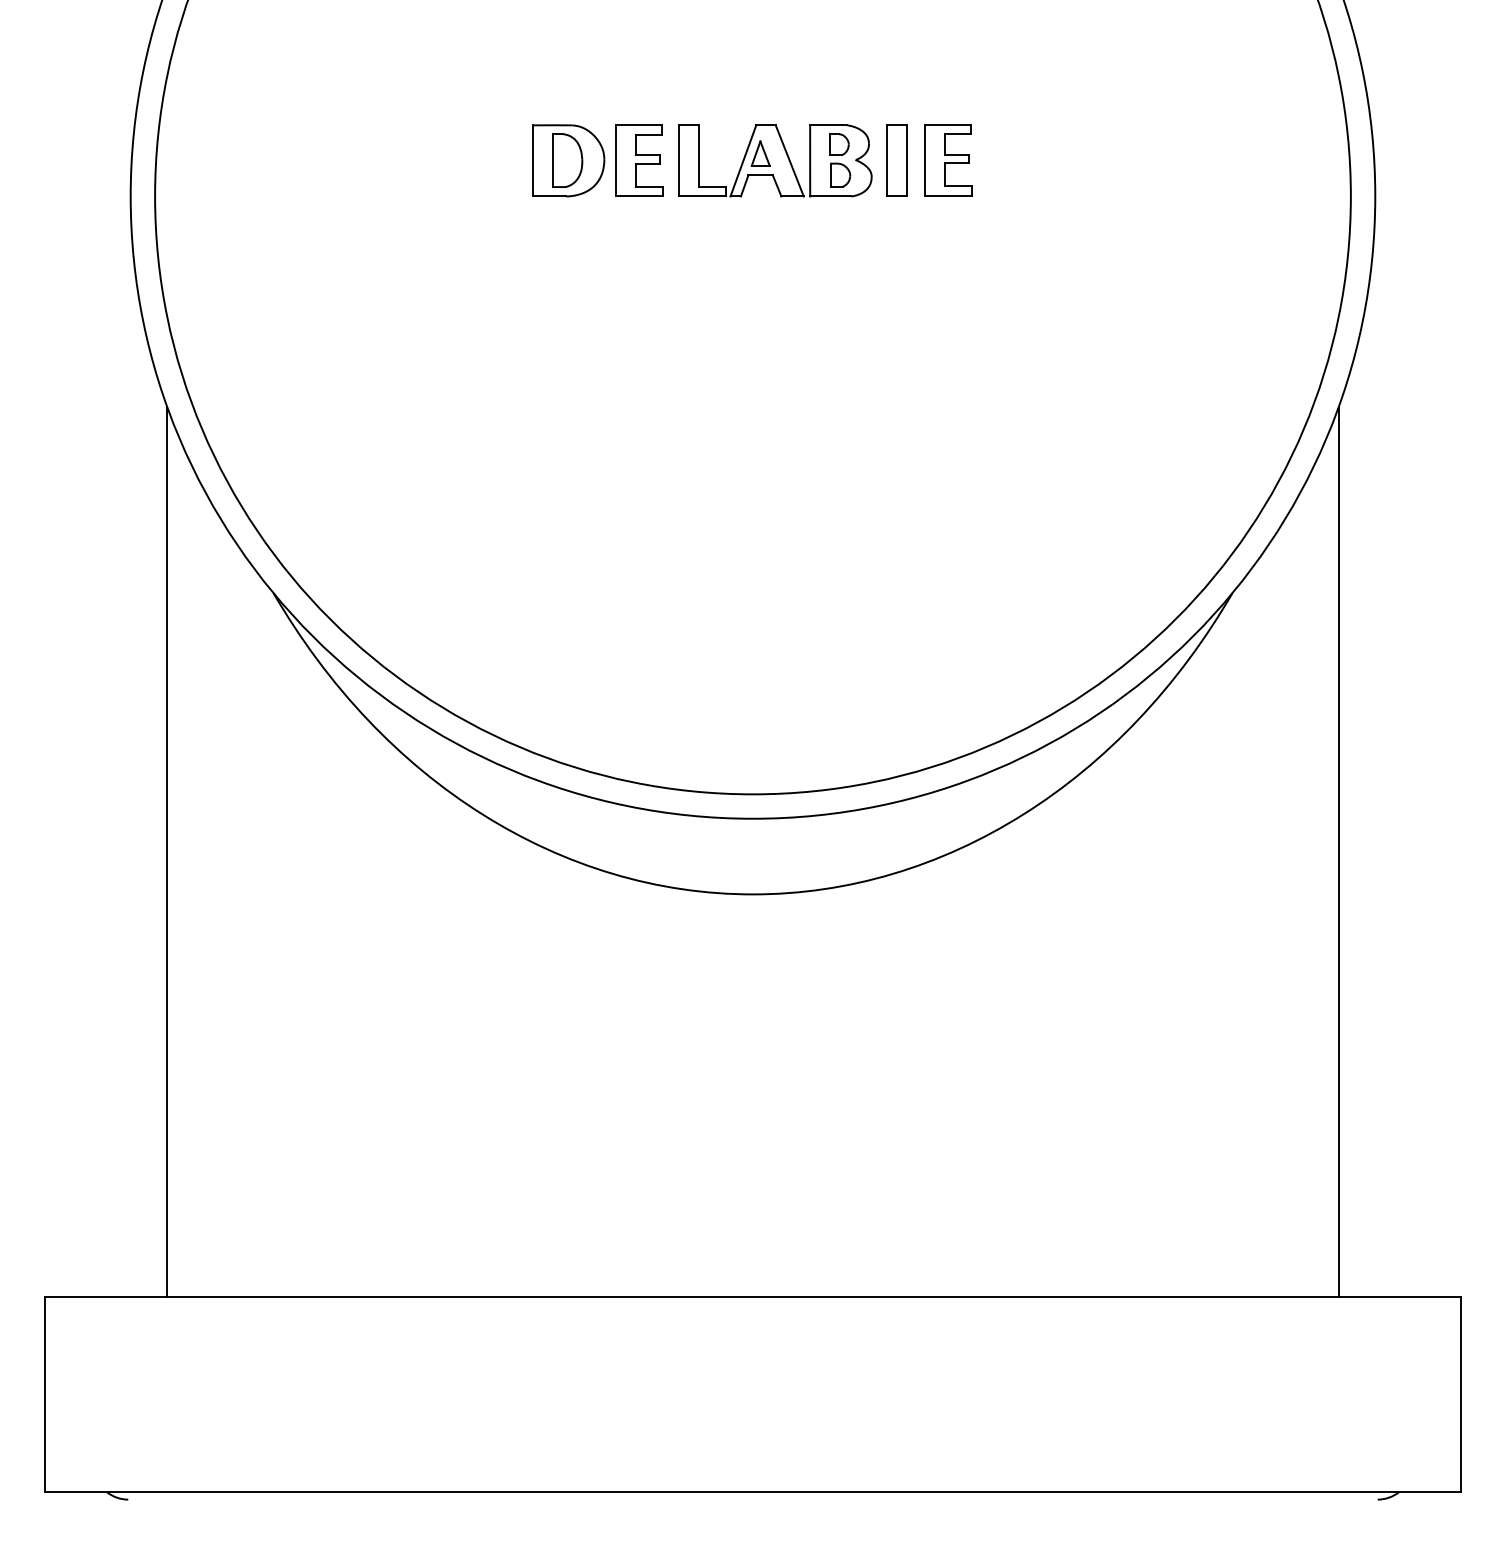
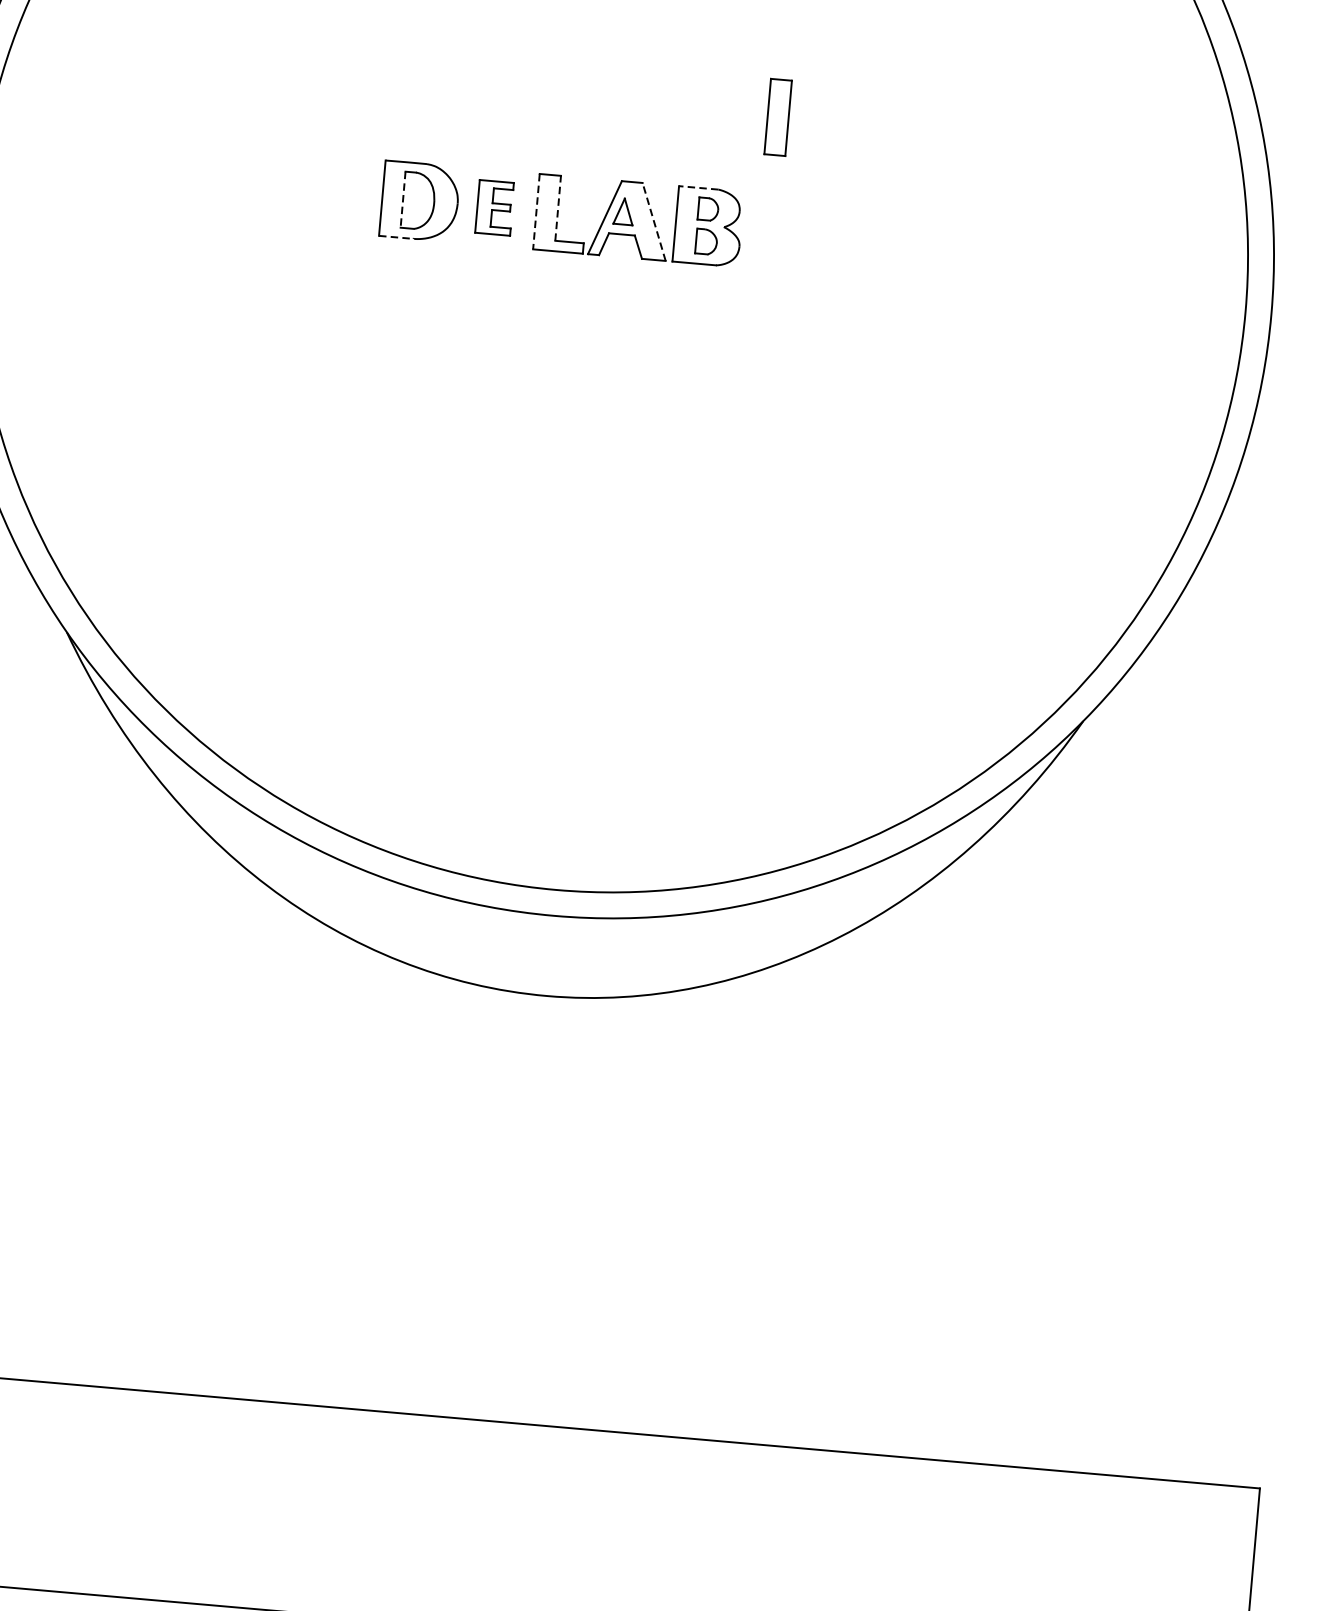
line: (828, 125) -> (698, 188), solid -> dashed
line: (698, 156) -> (557, 208), solid -> dashed
part: (639, 160) -> (494, 207), size x0.7
line: (678, 160) -> (536, 211), solid -> dashed
line: (789, 160) -> (653, 221), solid -> dashed
part: (896, 160) -> (777, 116), moved
part: (948, 160) -> (822, 236), removed
line: (552, 161) -> (402, 200), solid -> dashed
line: (550, 196) -> (397, 237), solid -> dashed
line: (1338, 851) -> (1171, 1004), removed

